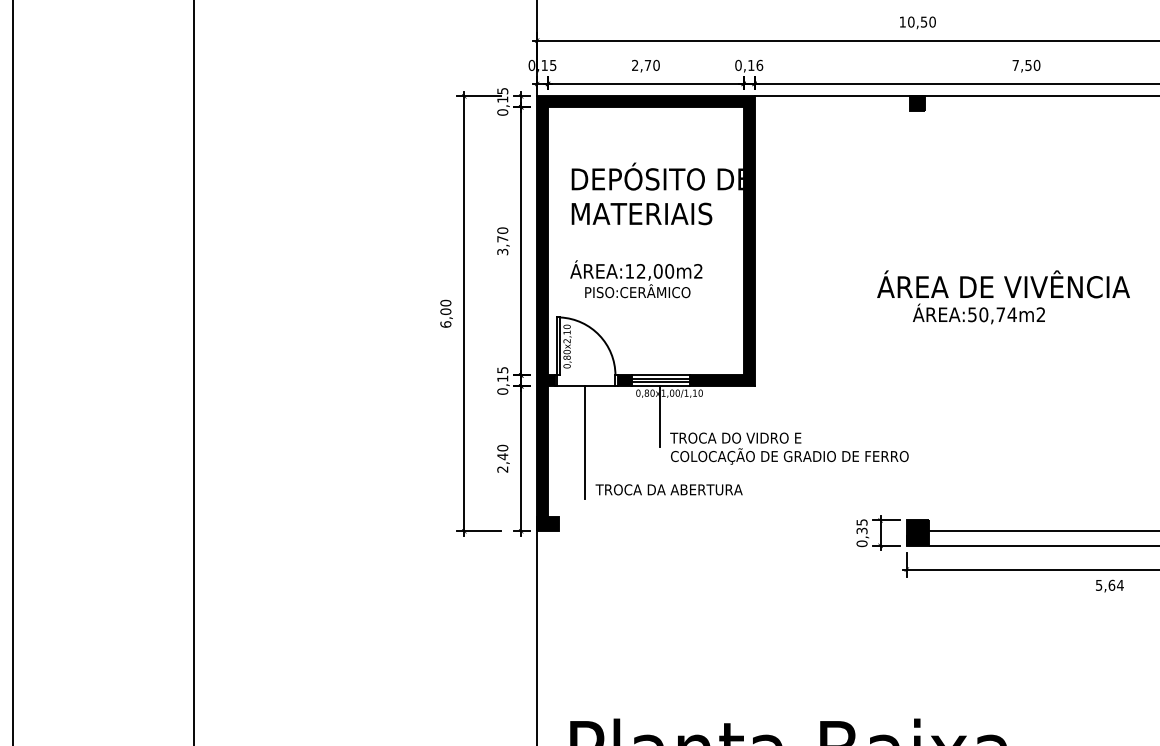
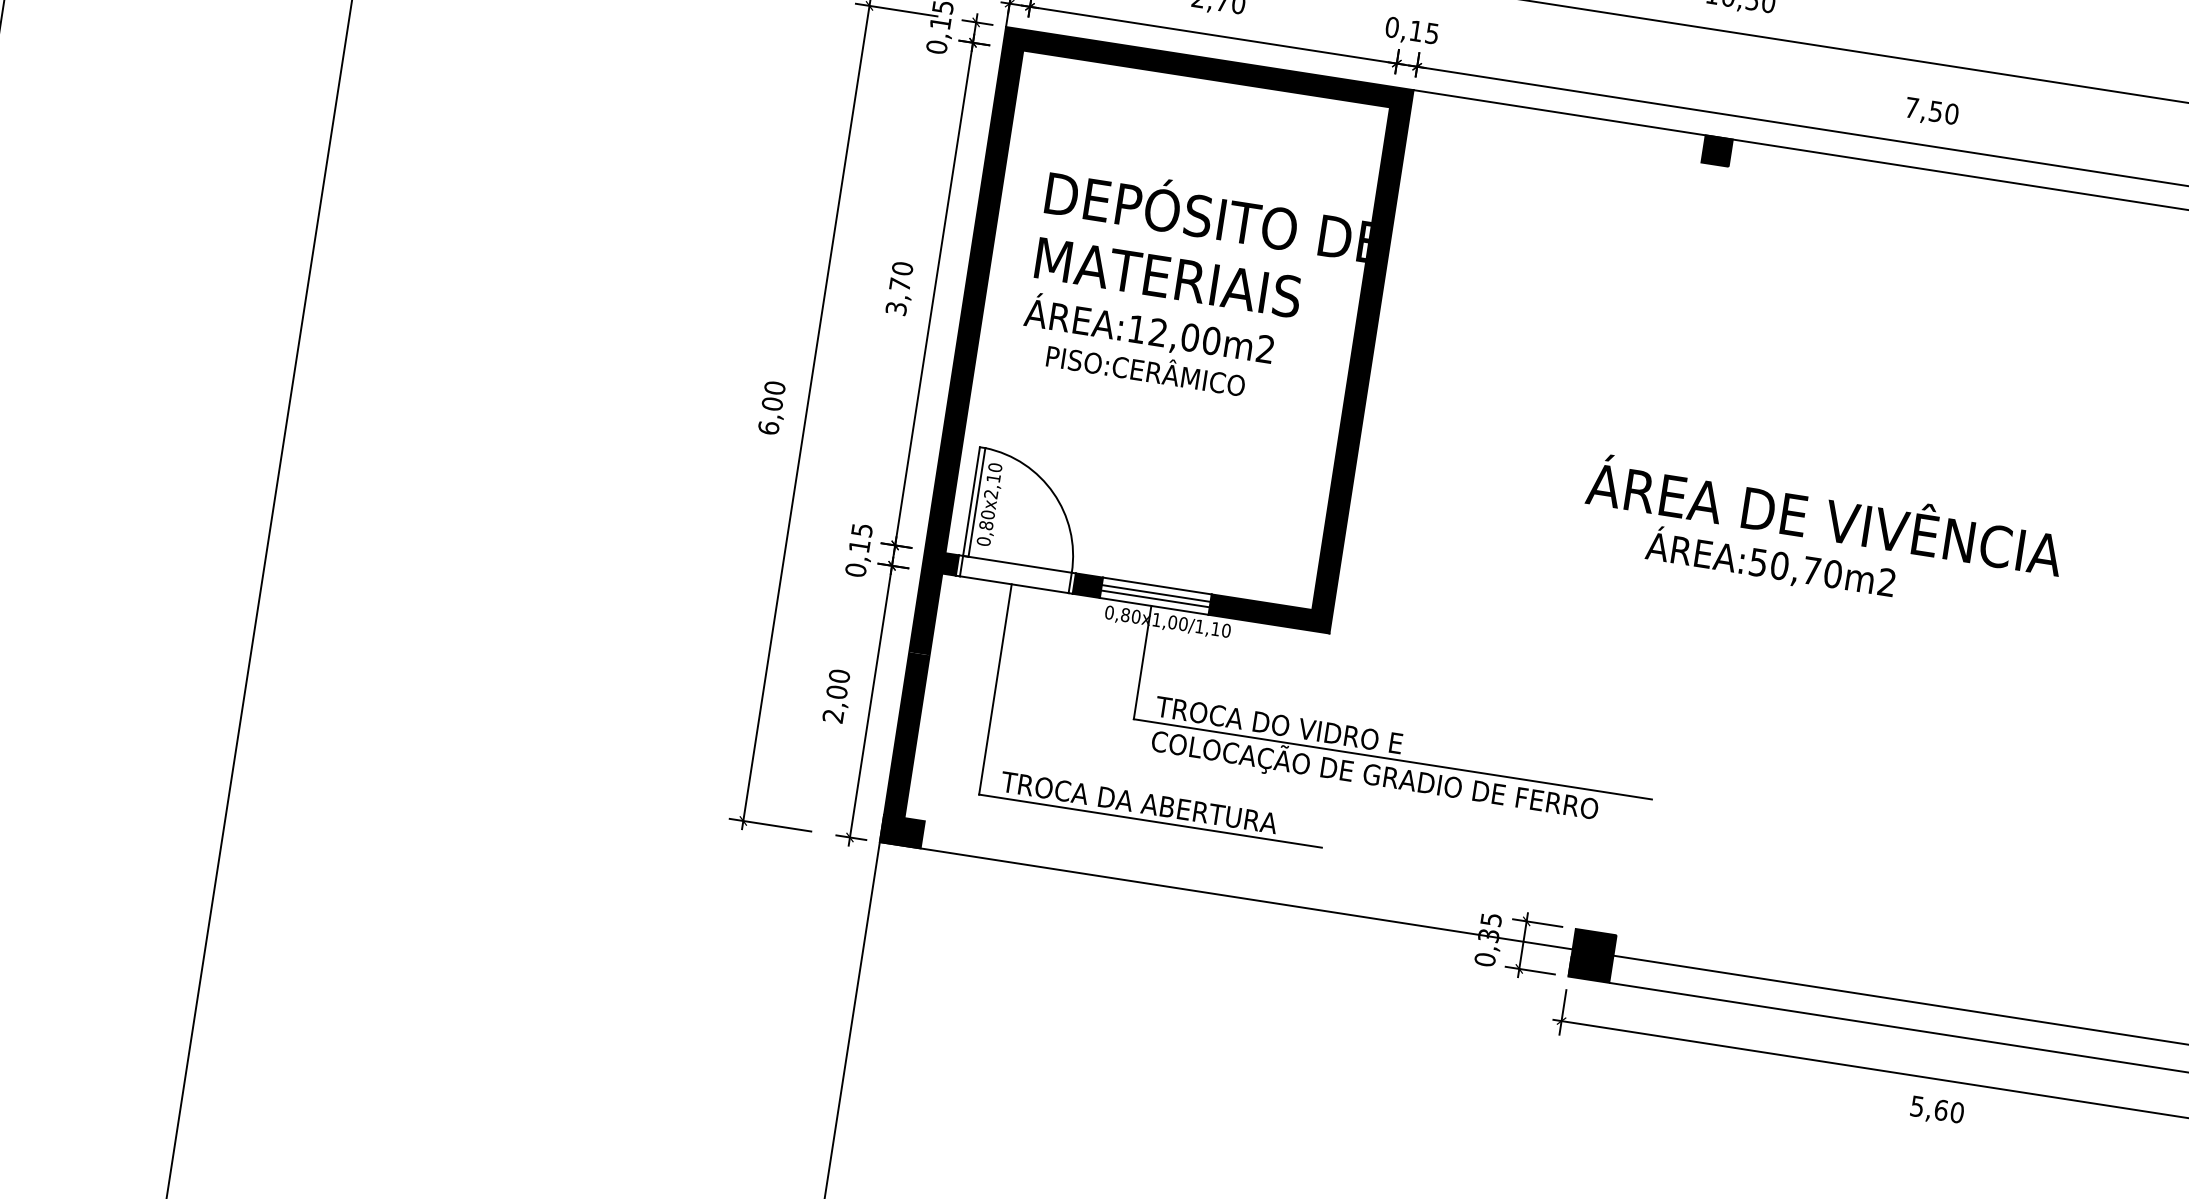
text: (759, 64) -> (1431, 31), 0,16 -> 0,15
text: (636, 279) -> (1147, 346), moved
text: (1011, 314) -> (1831, 573), ÁREA:50,74m2 -> ÁREA:50,70m2
line: (586, 375) -> (1017, 564), added
line: (797, 446) -> (1392, 758), added
text: (502, 456) -> (836, 691), 2,40 -> 2,00
line: (676, 498) -> (1150, 821), added
line: (721, 531) -> (1225, 895), added
text: (1119, 584) -> (1955, 1110), 5,64 -> 5,60

